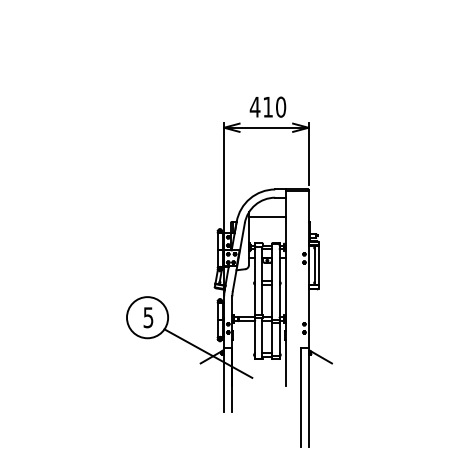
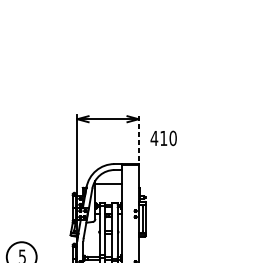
text: (267, 106) -> (163, 137), moved
line: (308, 153) -> (138, 137), solid -> dashed

